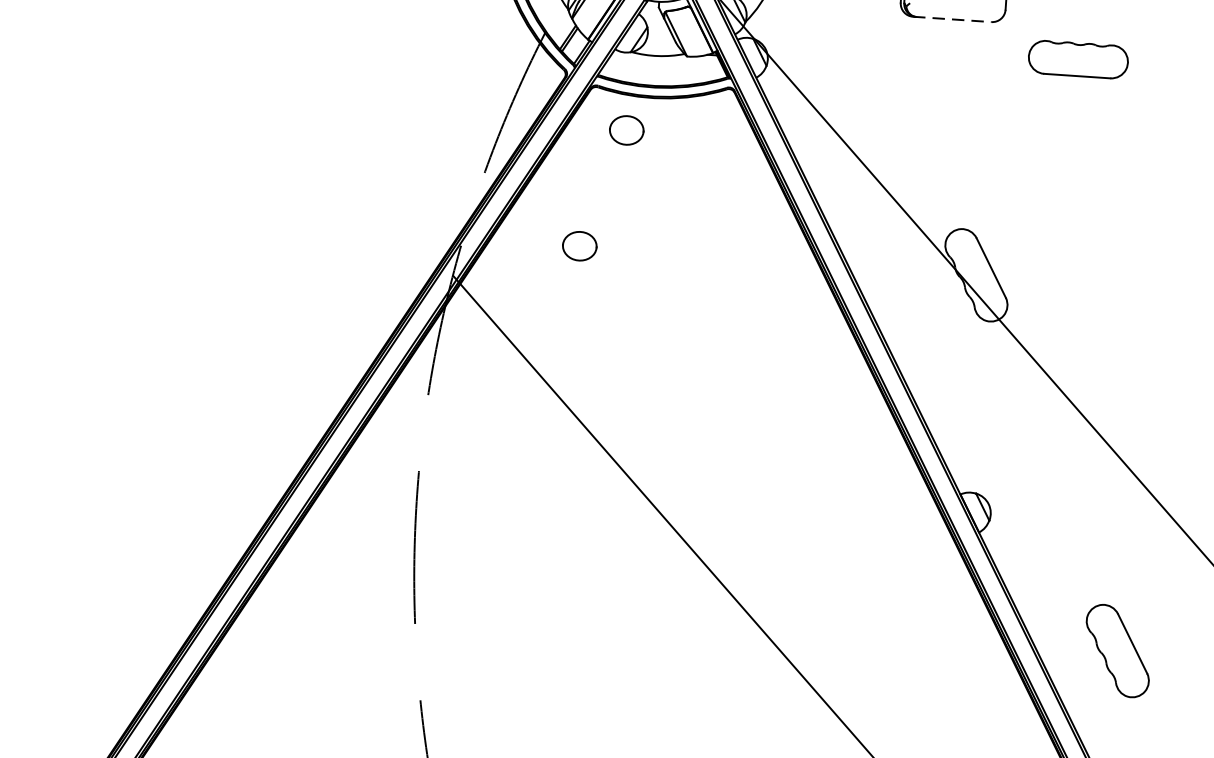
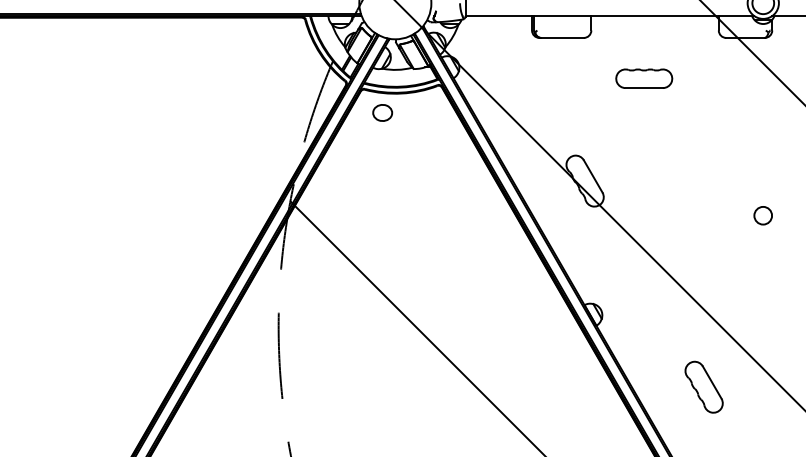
line: (953, 18) -> (562, 37), dashed -> solid
part: (1078, 59) -> (644, 78), moved
part: (579, 245) -> (360, 179), removed
part: (1116, 649) -> (703, 386), moved

